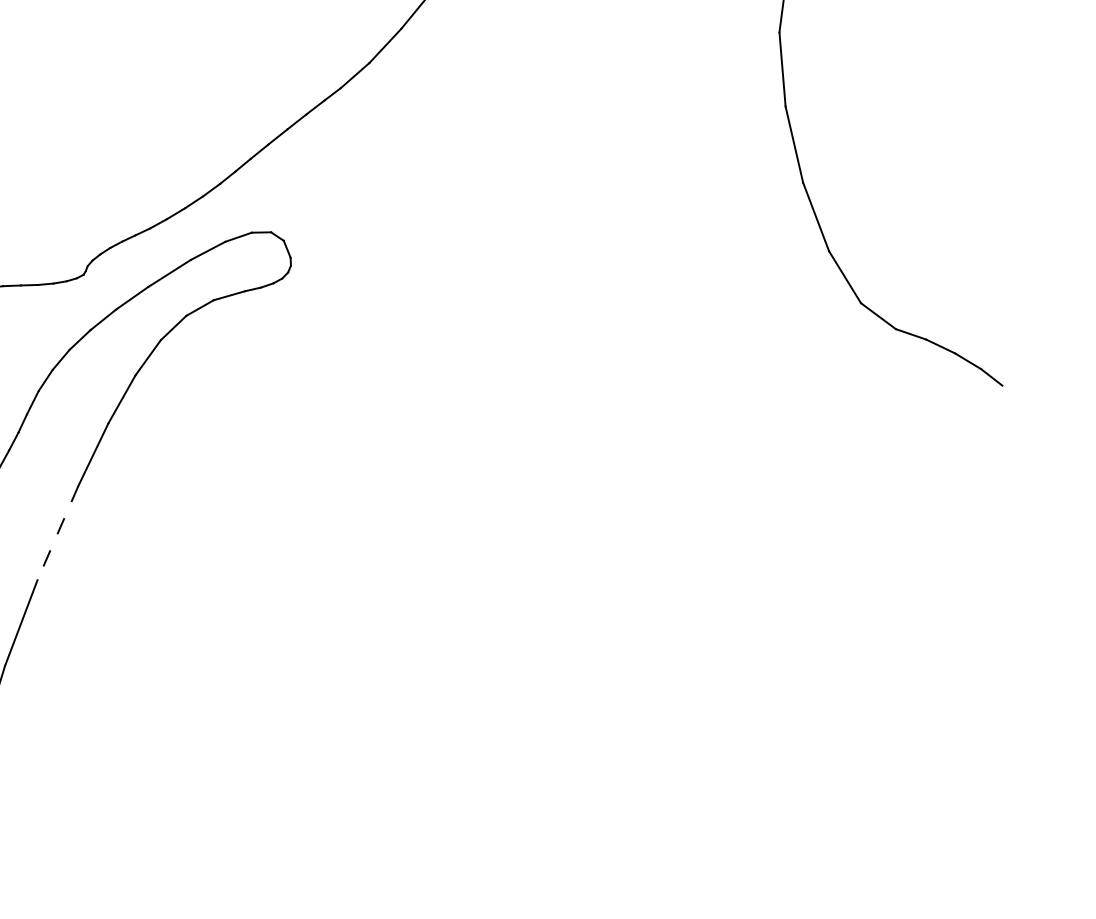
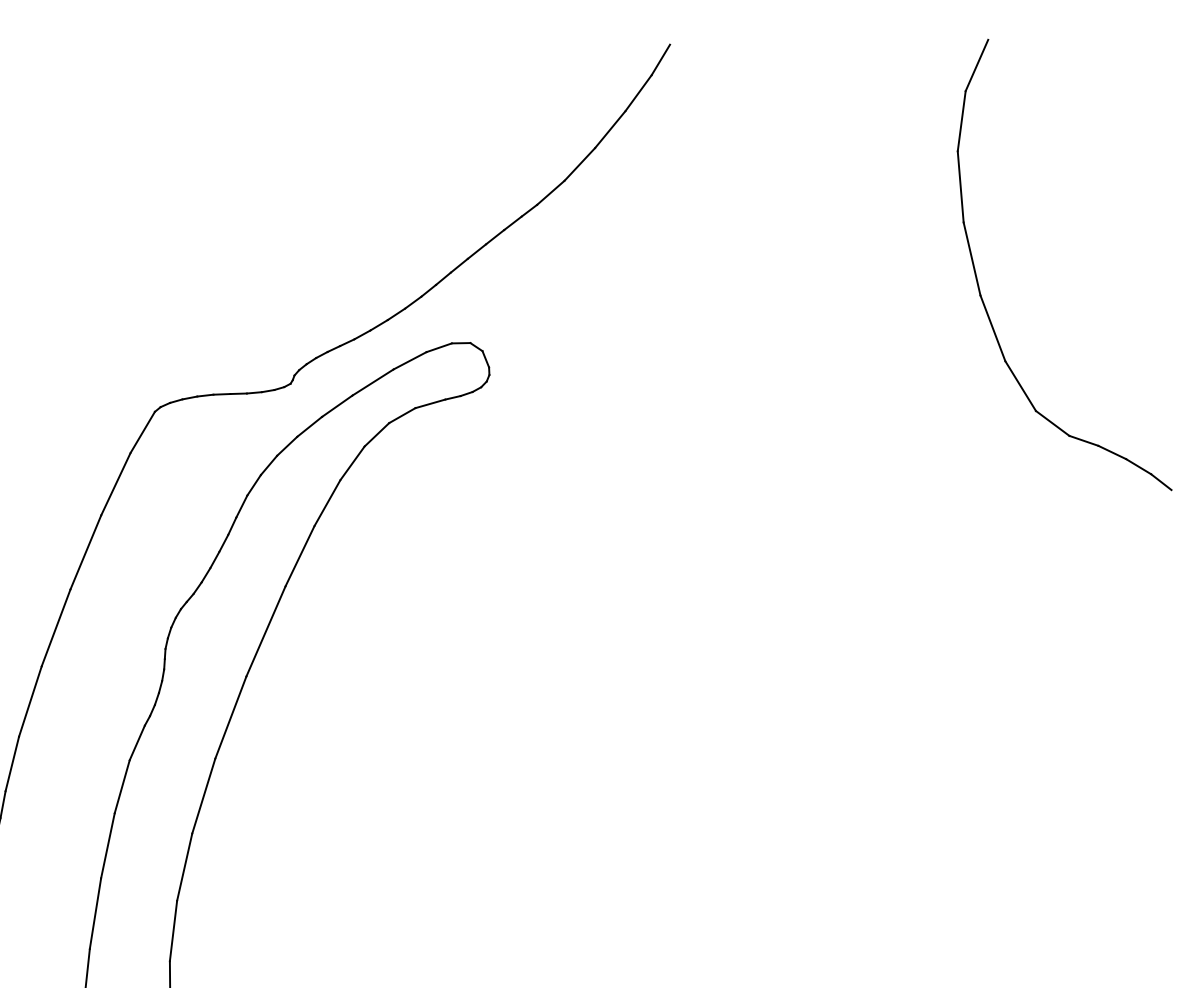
line: (57, 533) -> (265, 631), dashed -> solid

